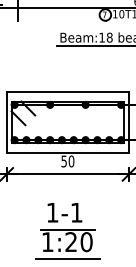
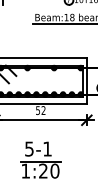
text: (71, 161) -> (43, 110), 50 -> 52
text: (52, 212) -> (29, 148), 1-1 -> 5-1
line: (67, 259) -> (40, 184), removed

